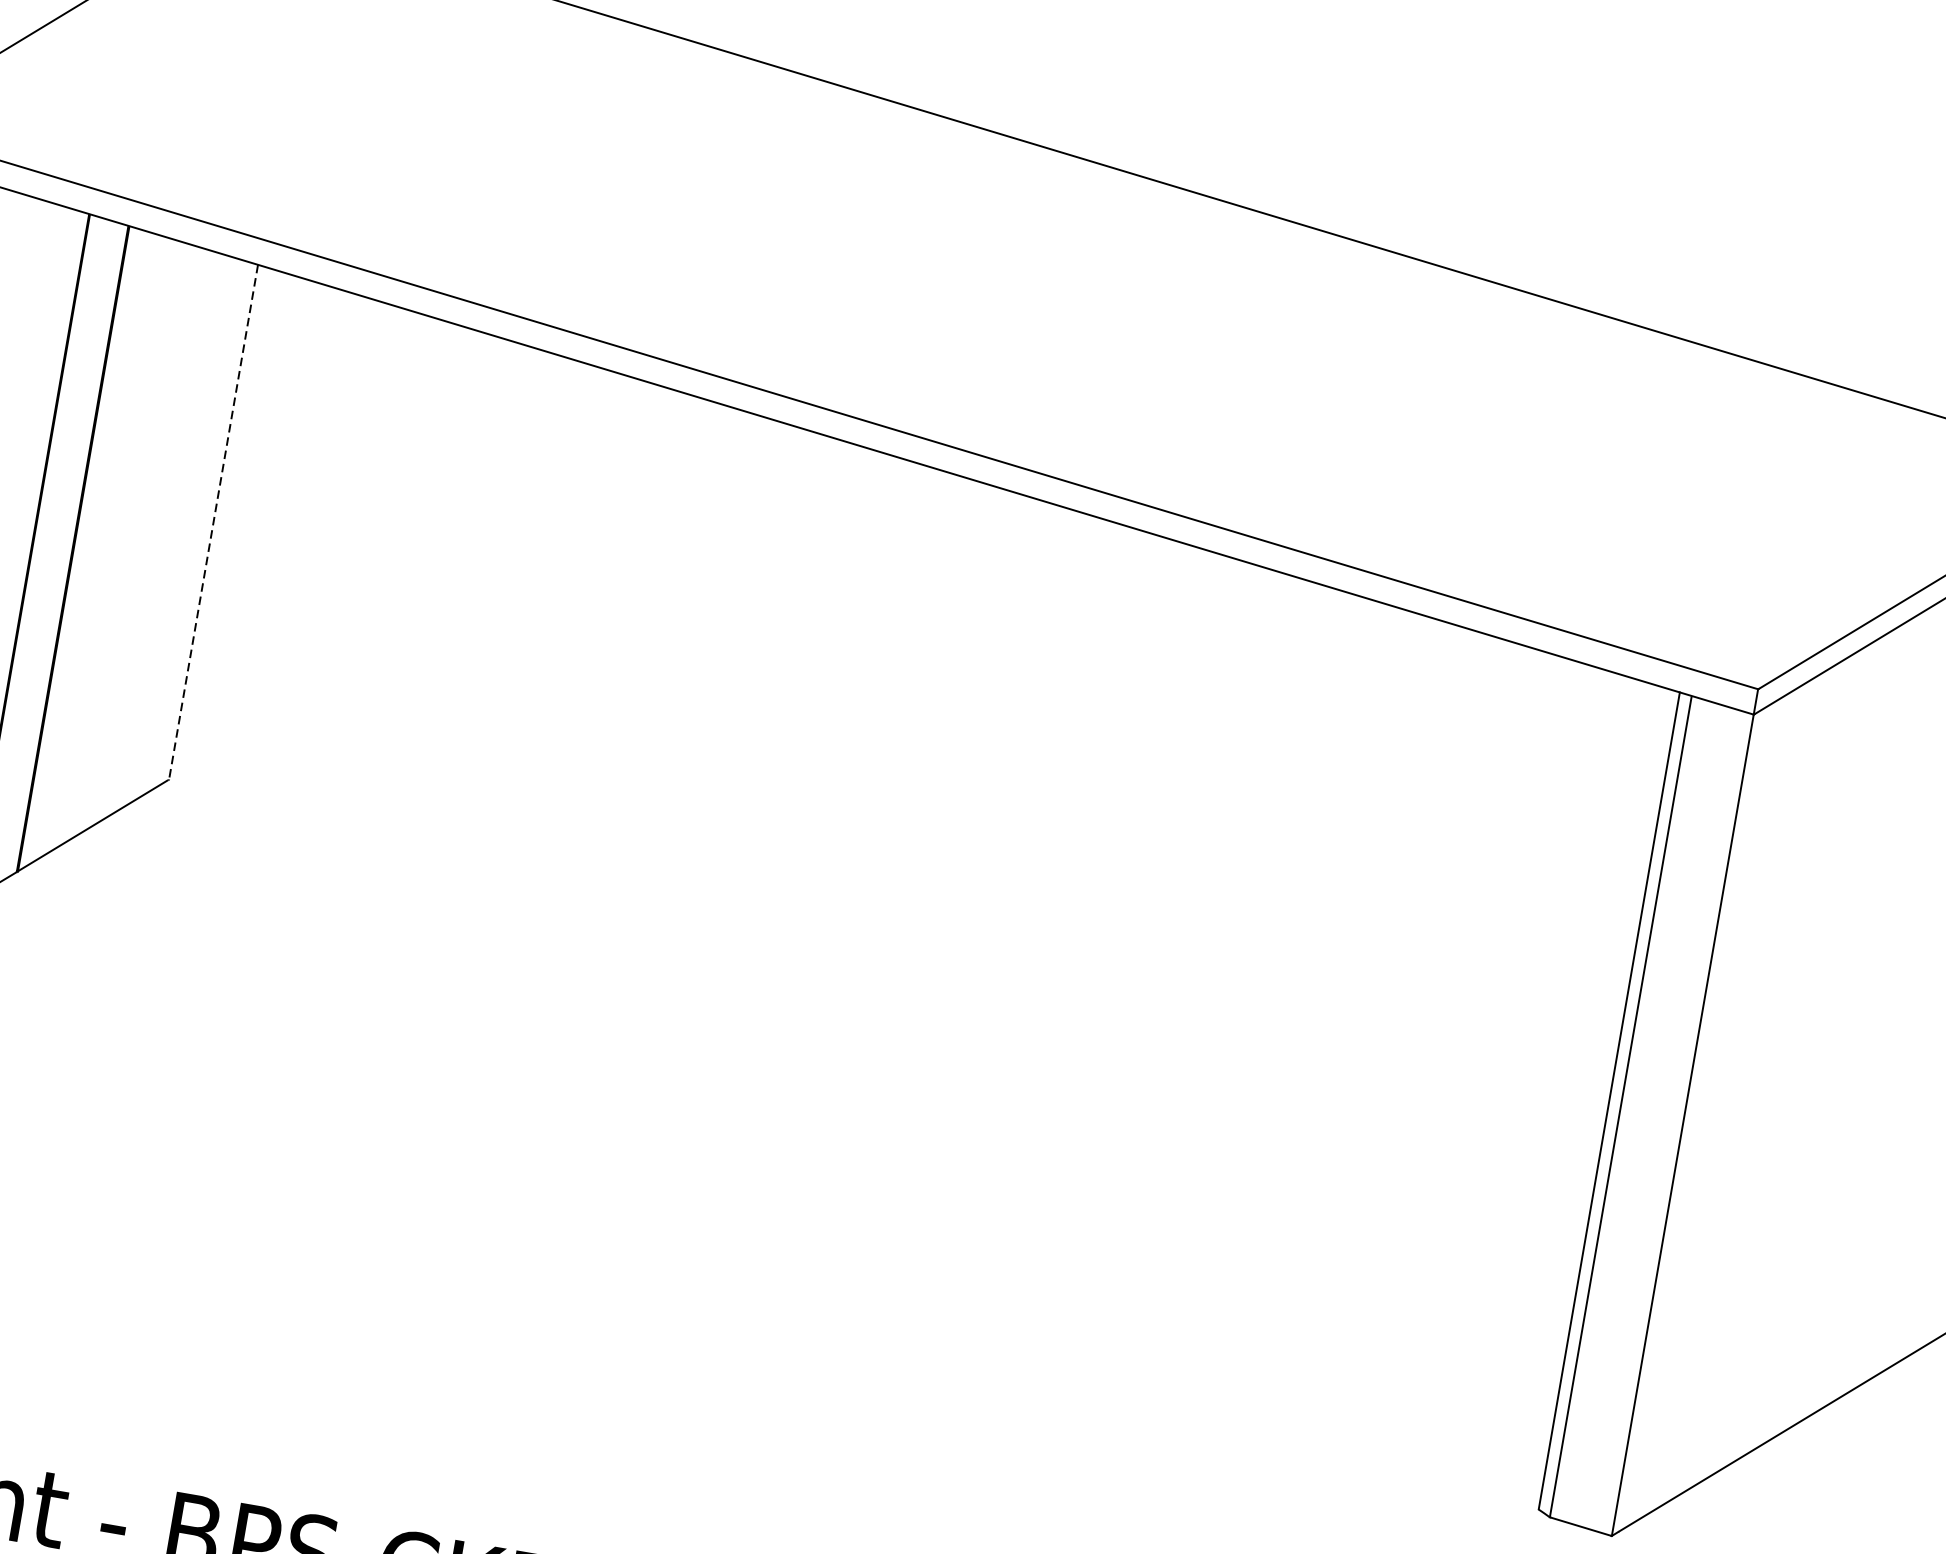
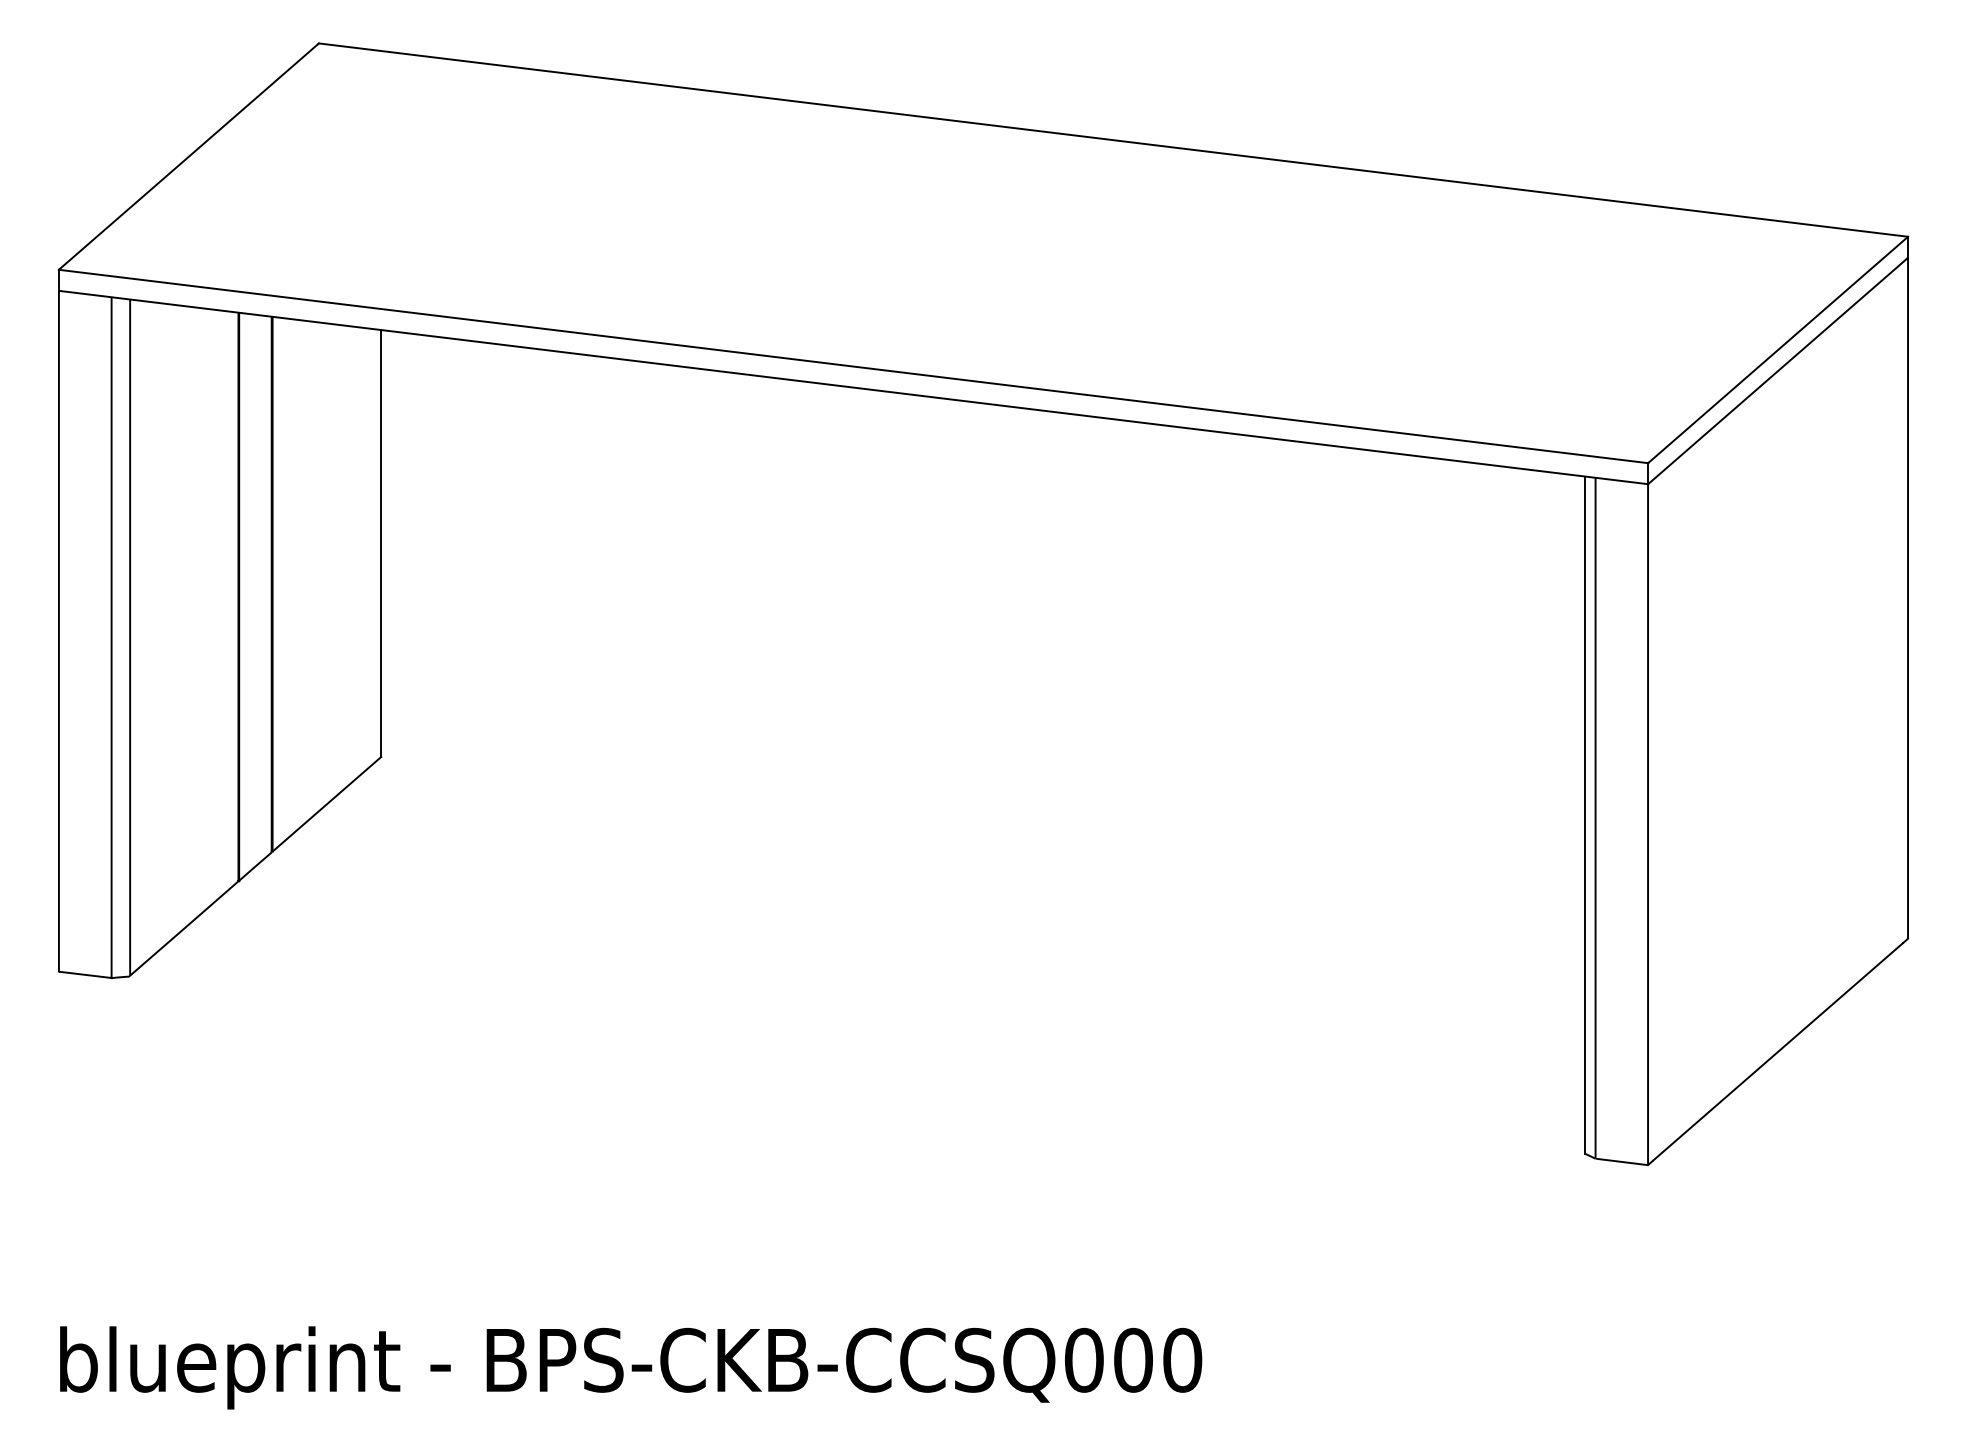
line: (213, 522) -> (381, 543), dashed -> solid

